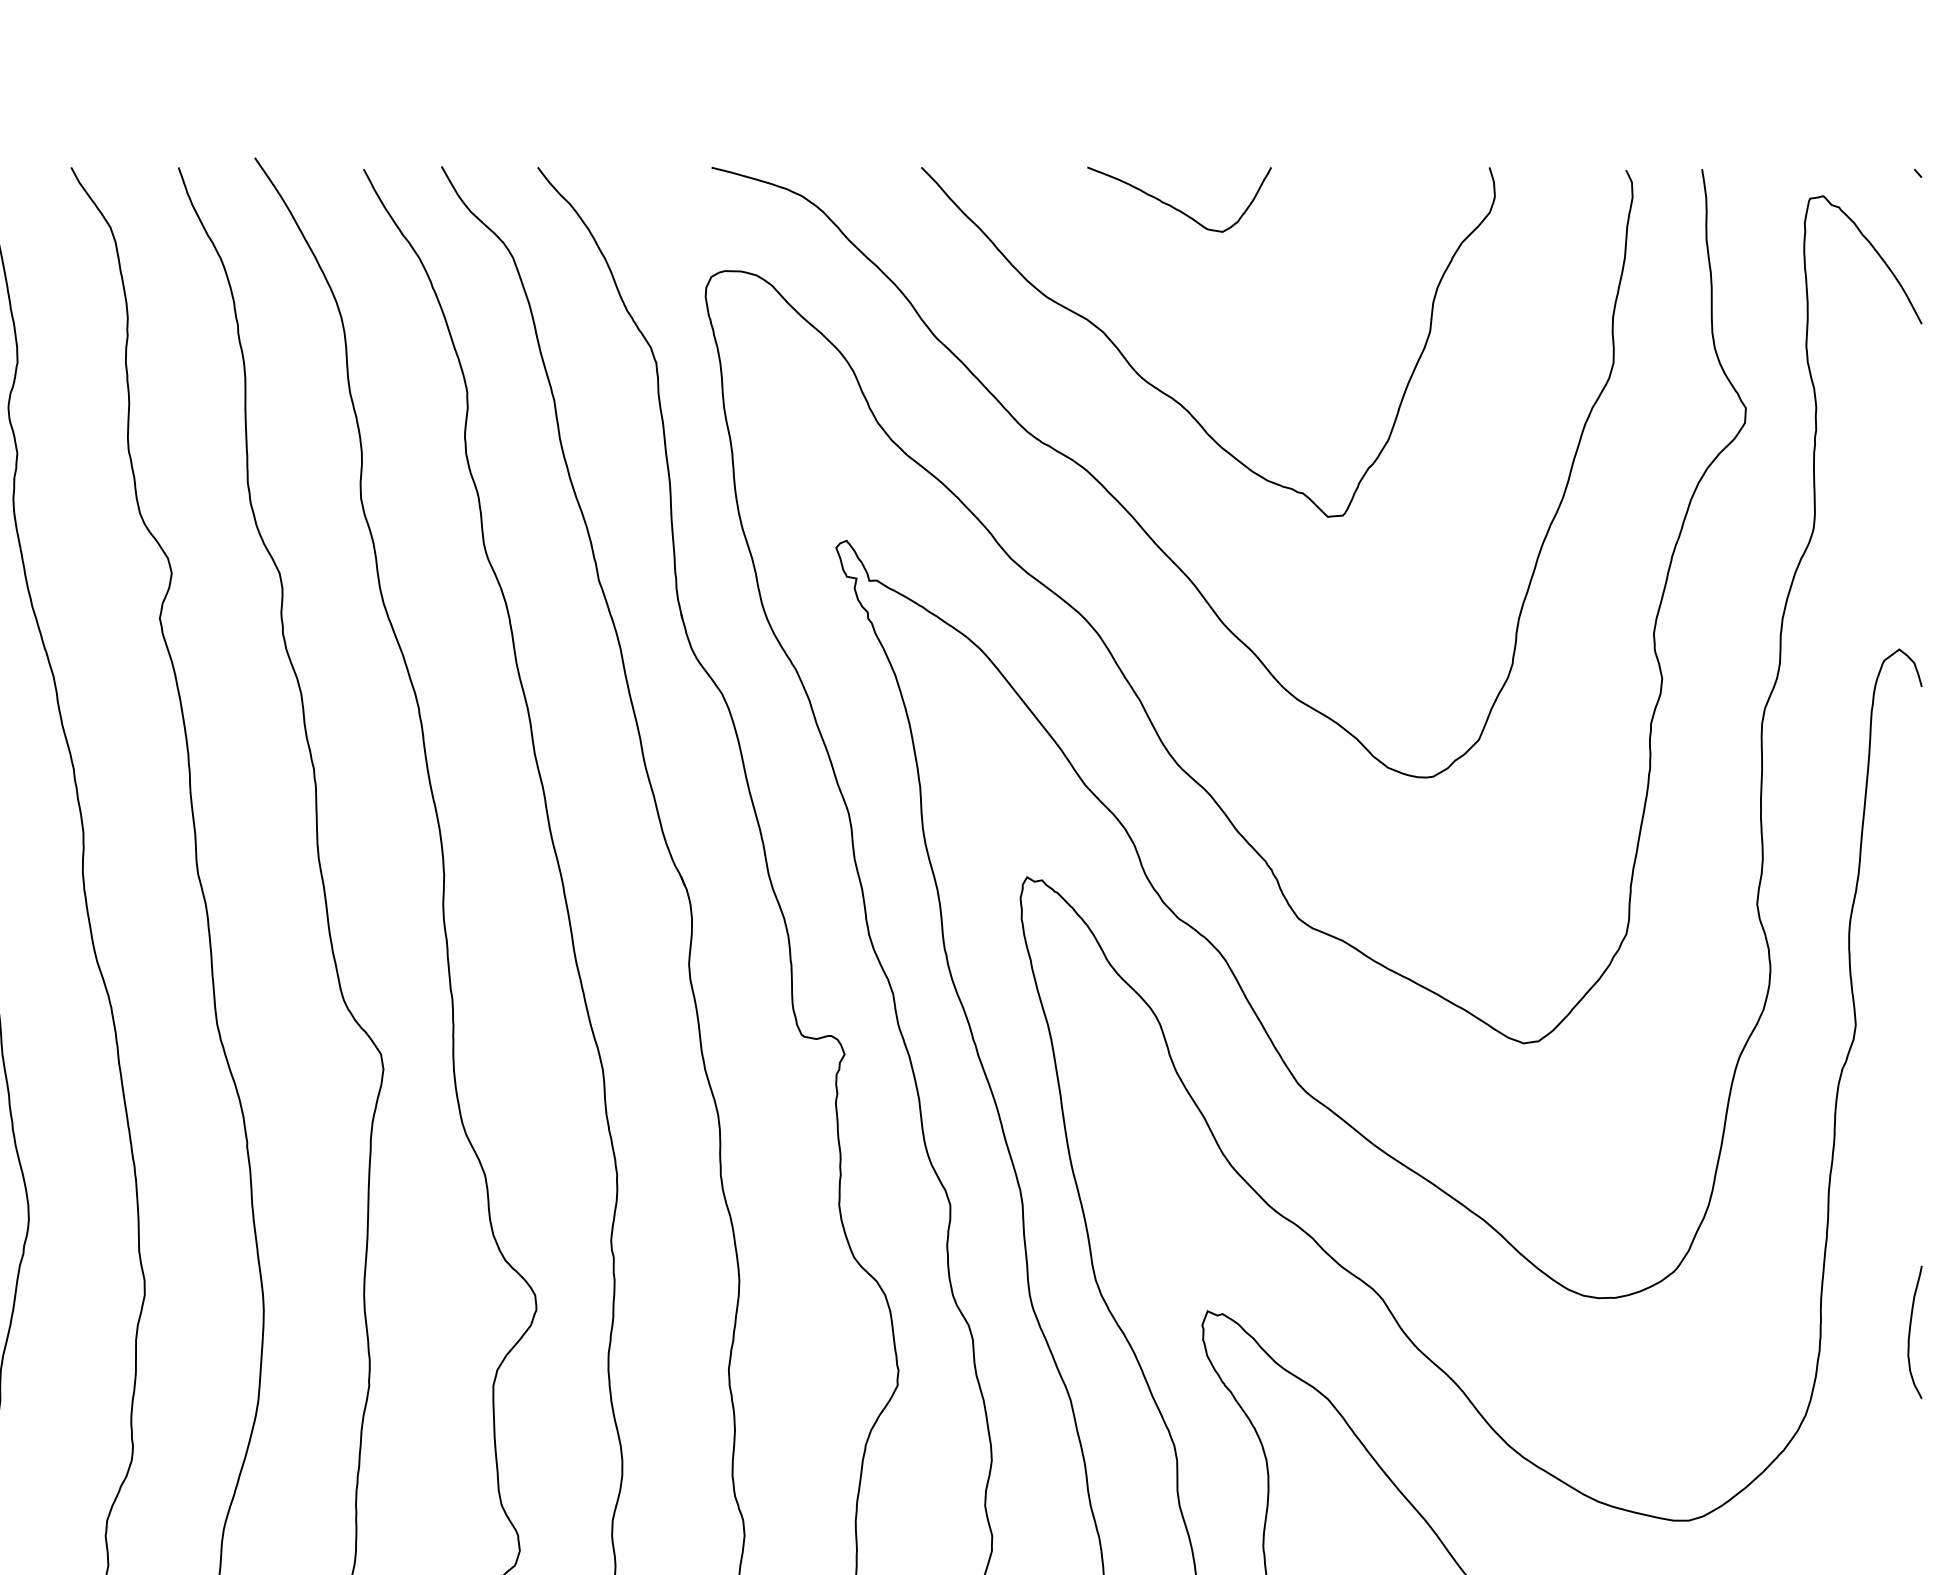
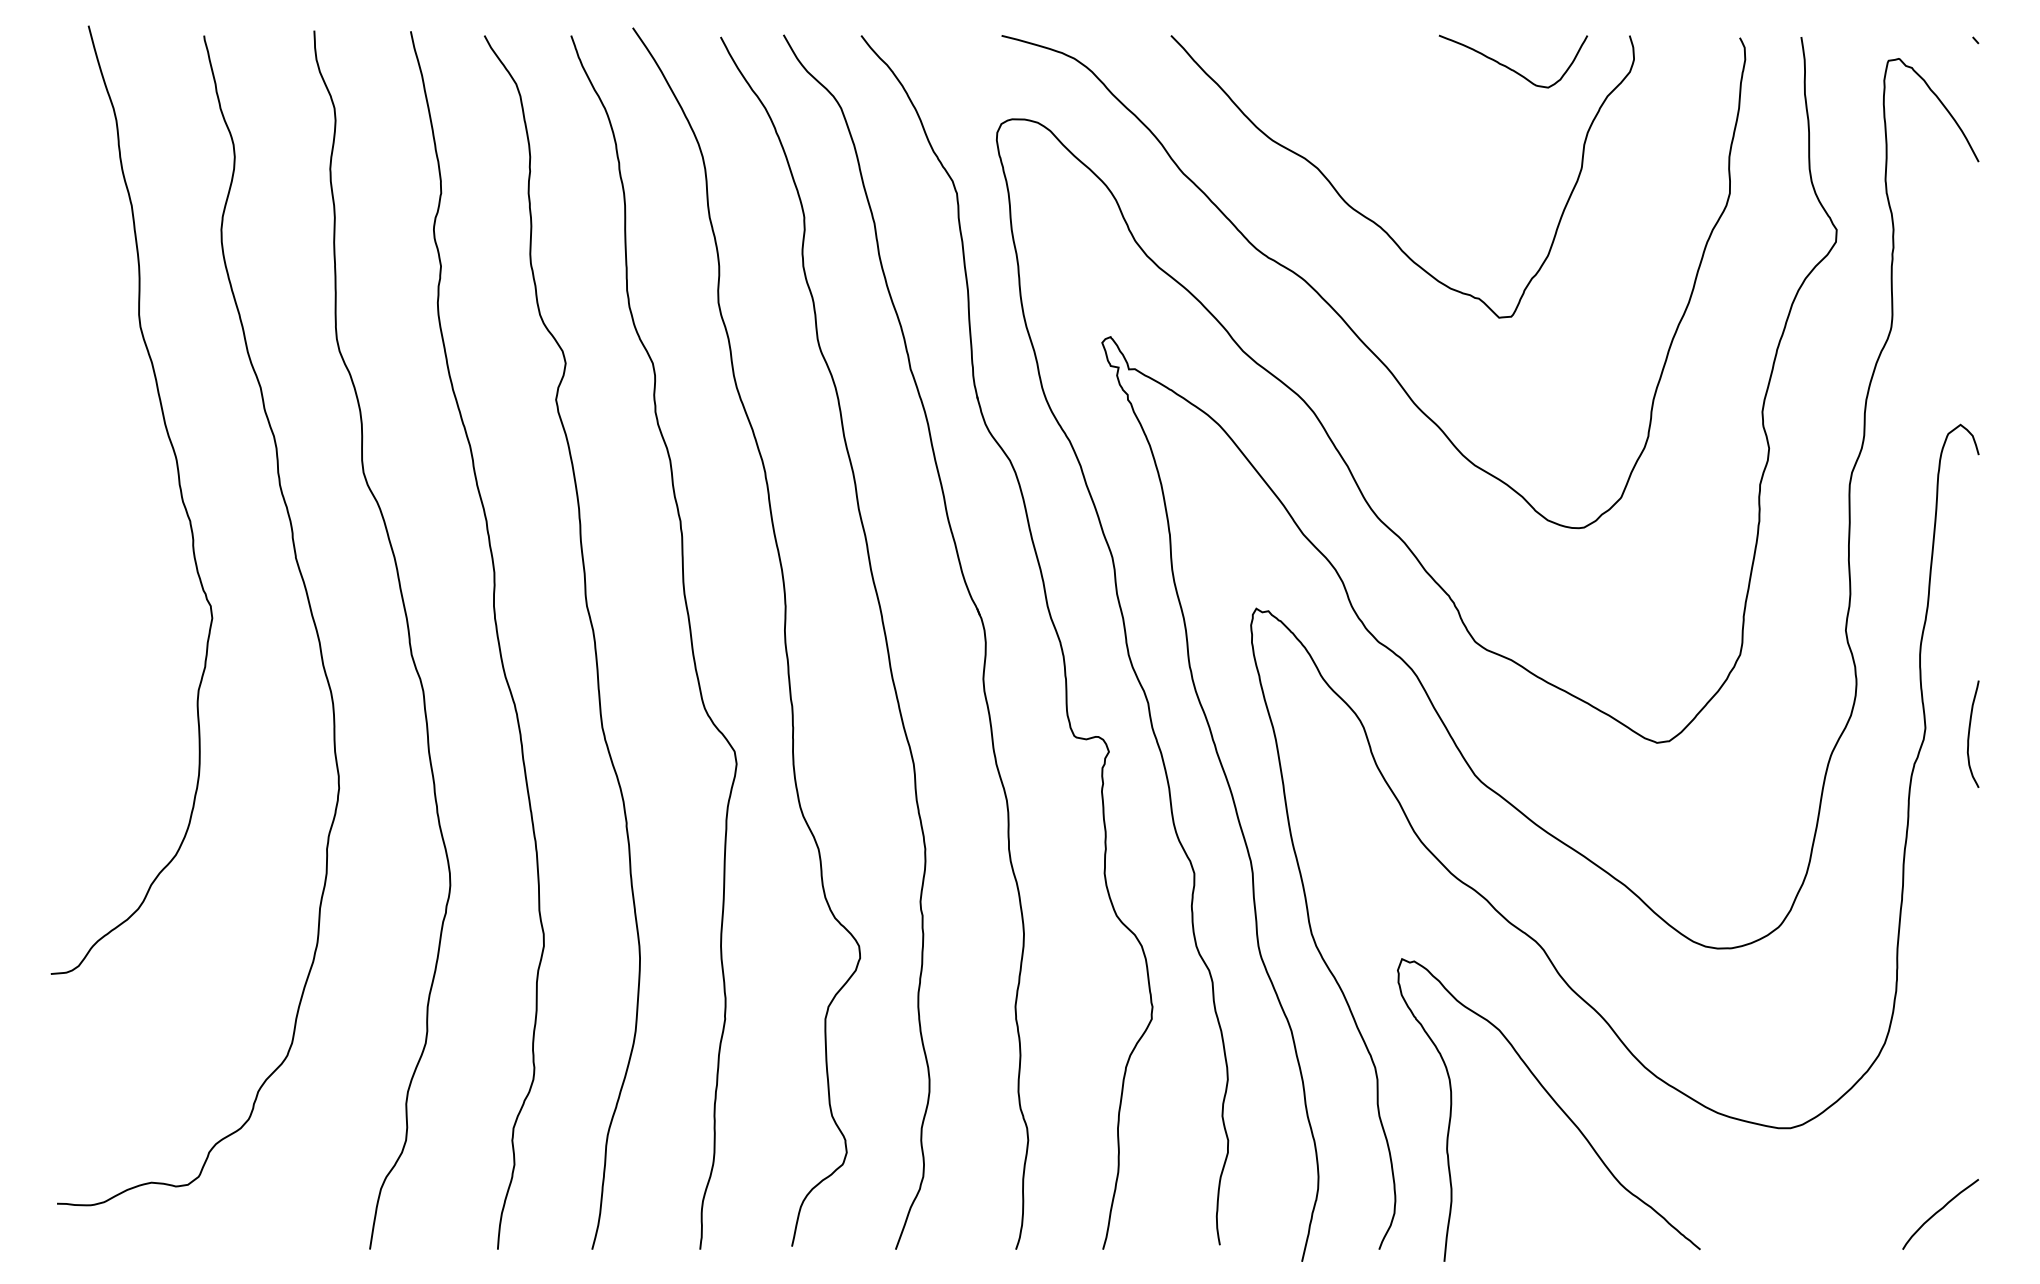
curve: (1174, 206) -> (1509, 67), moved
curve: (1910, 1331) -> (1969, 733), moved

